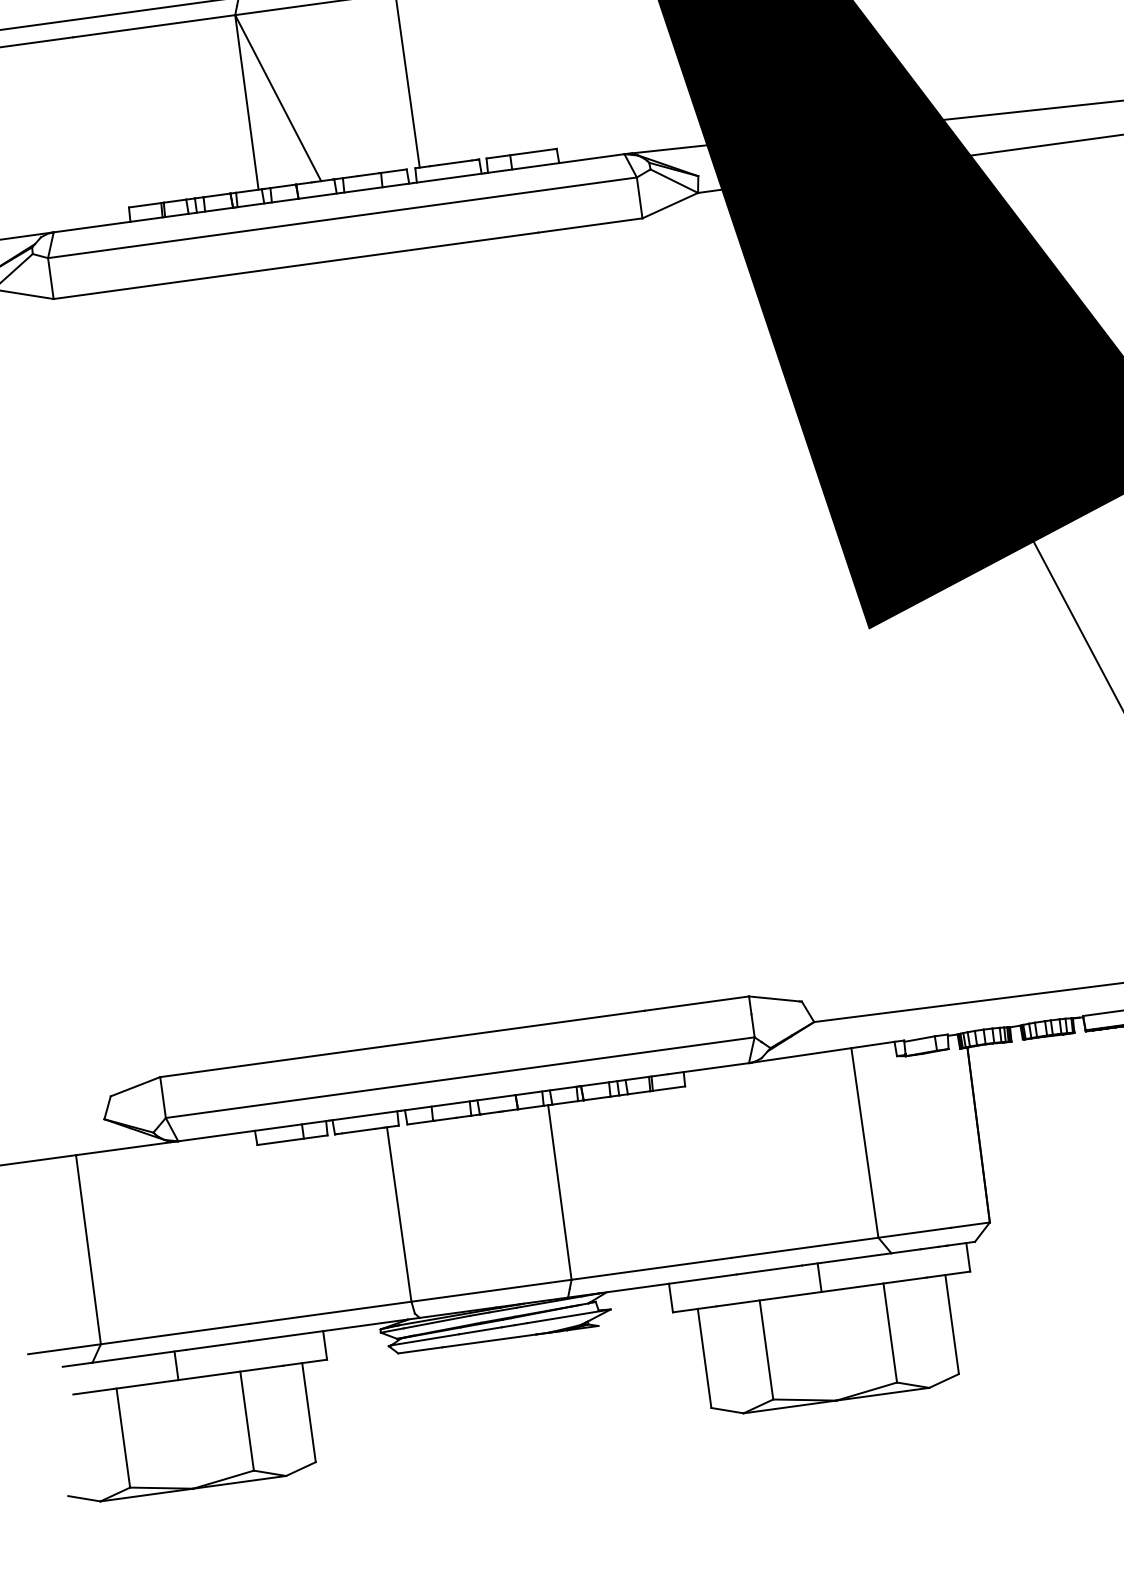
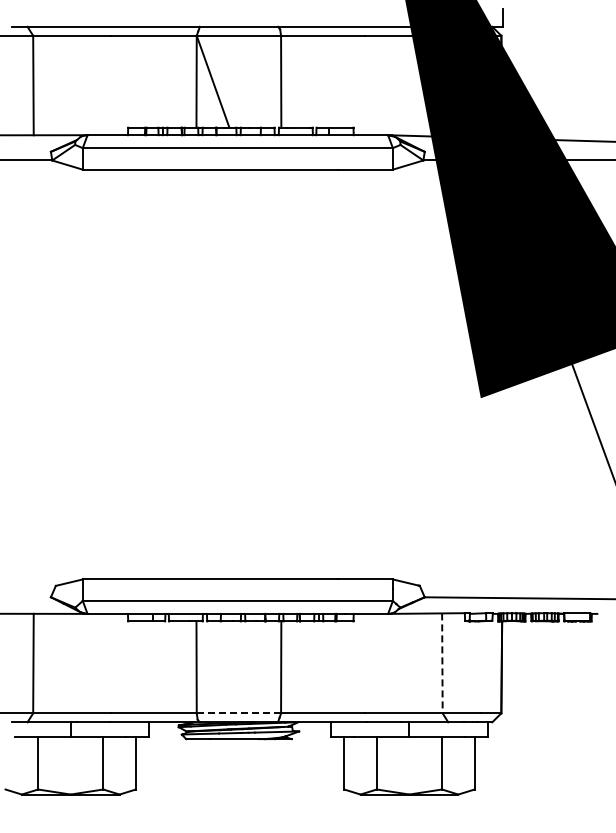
line: (865, 1143) -> (442, 663), solid -> dashed
line: (492, 1290) -> (239, 713), solid -> dashed

